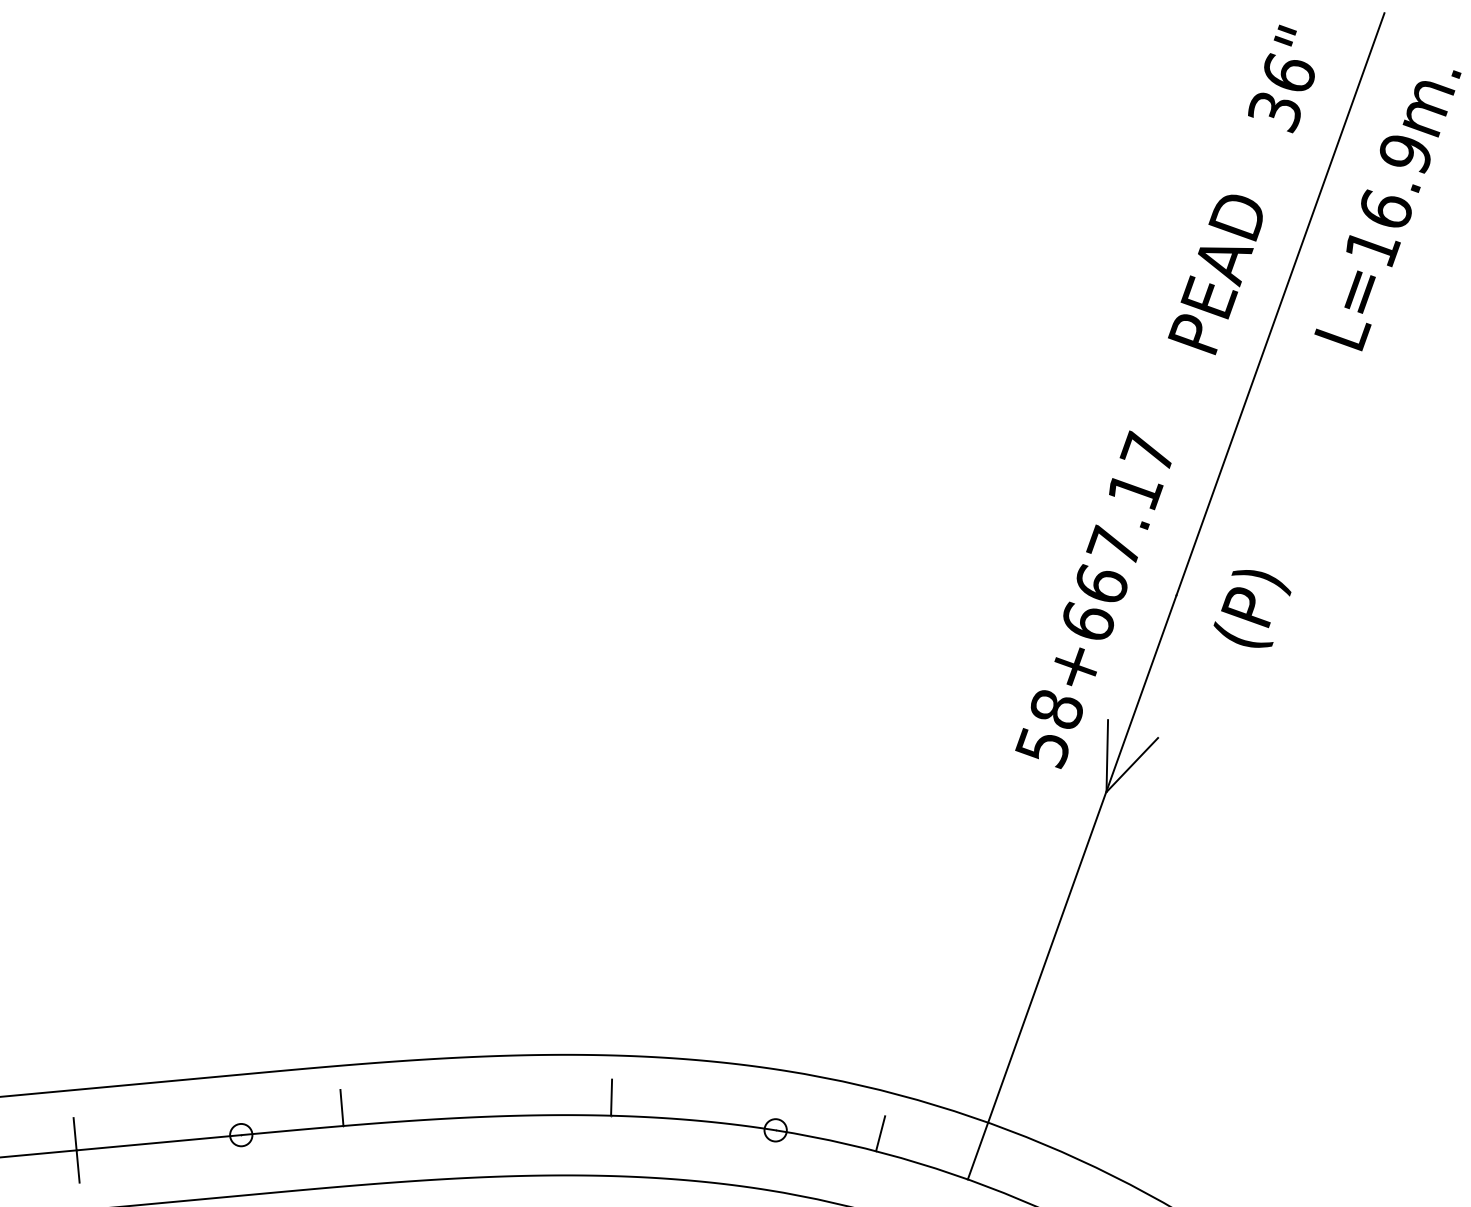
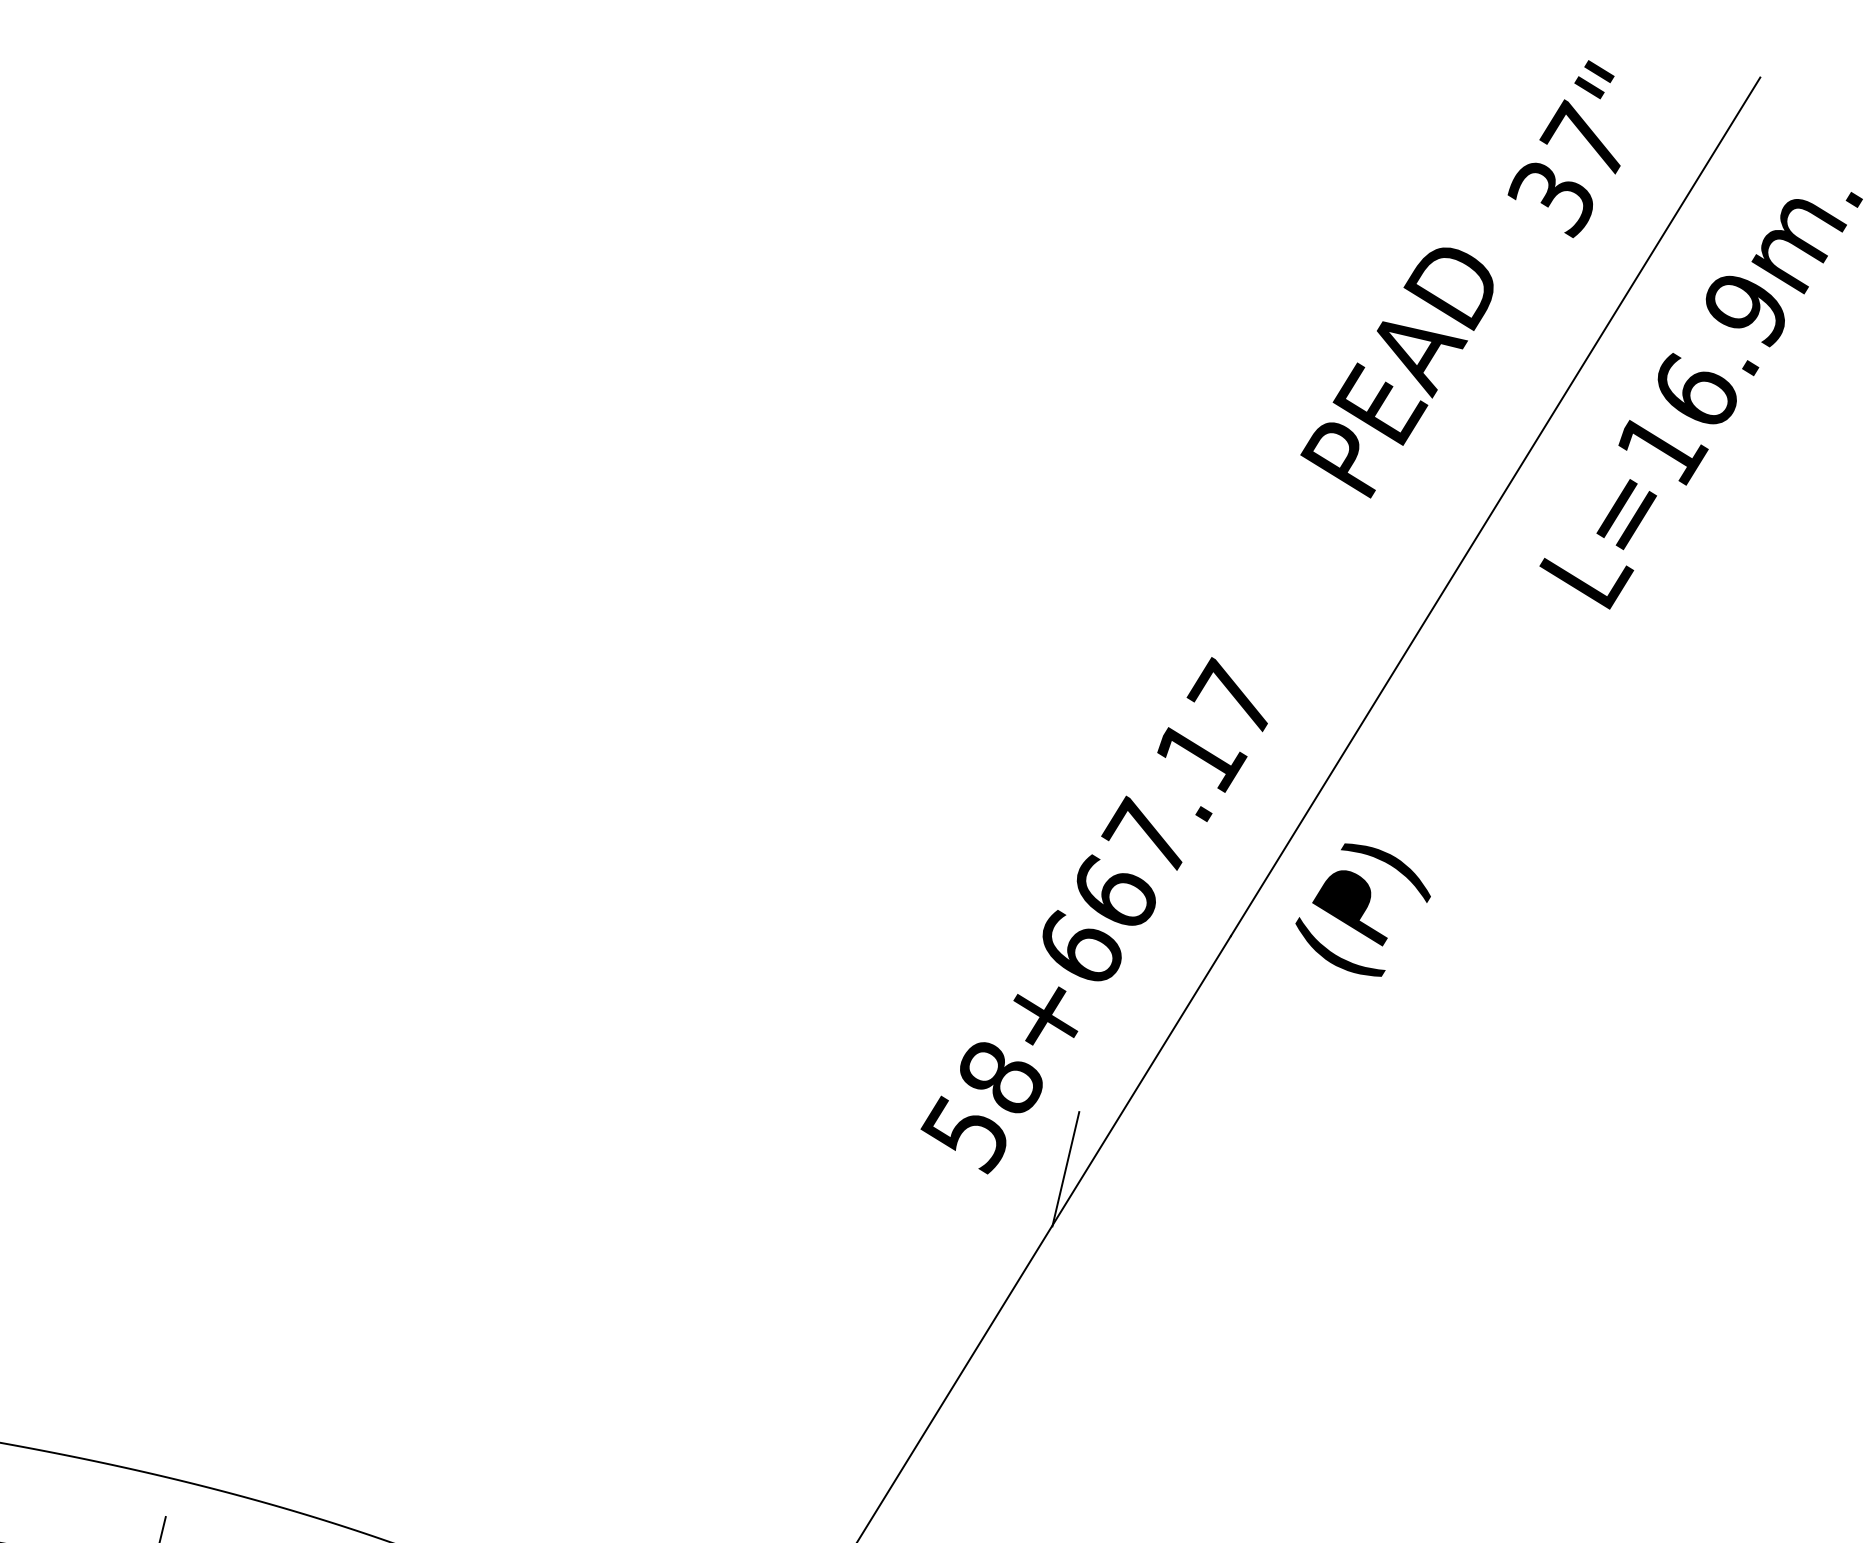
text: (1287, 71) -> (1585, 137), 36" -> 37"
text: (1215, 274) -> (1397, 369), moved
text: (1252, 608) -> (1363, 909), moved
line: (1132, 765) -> (1102, 1192), removed

